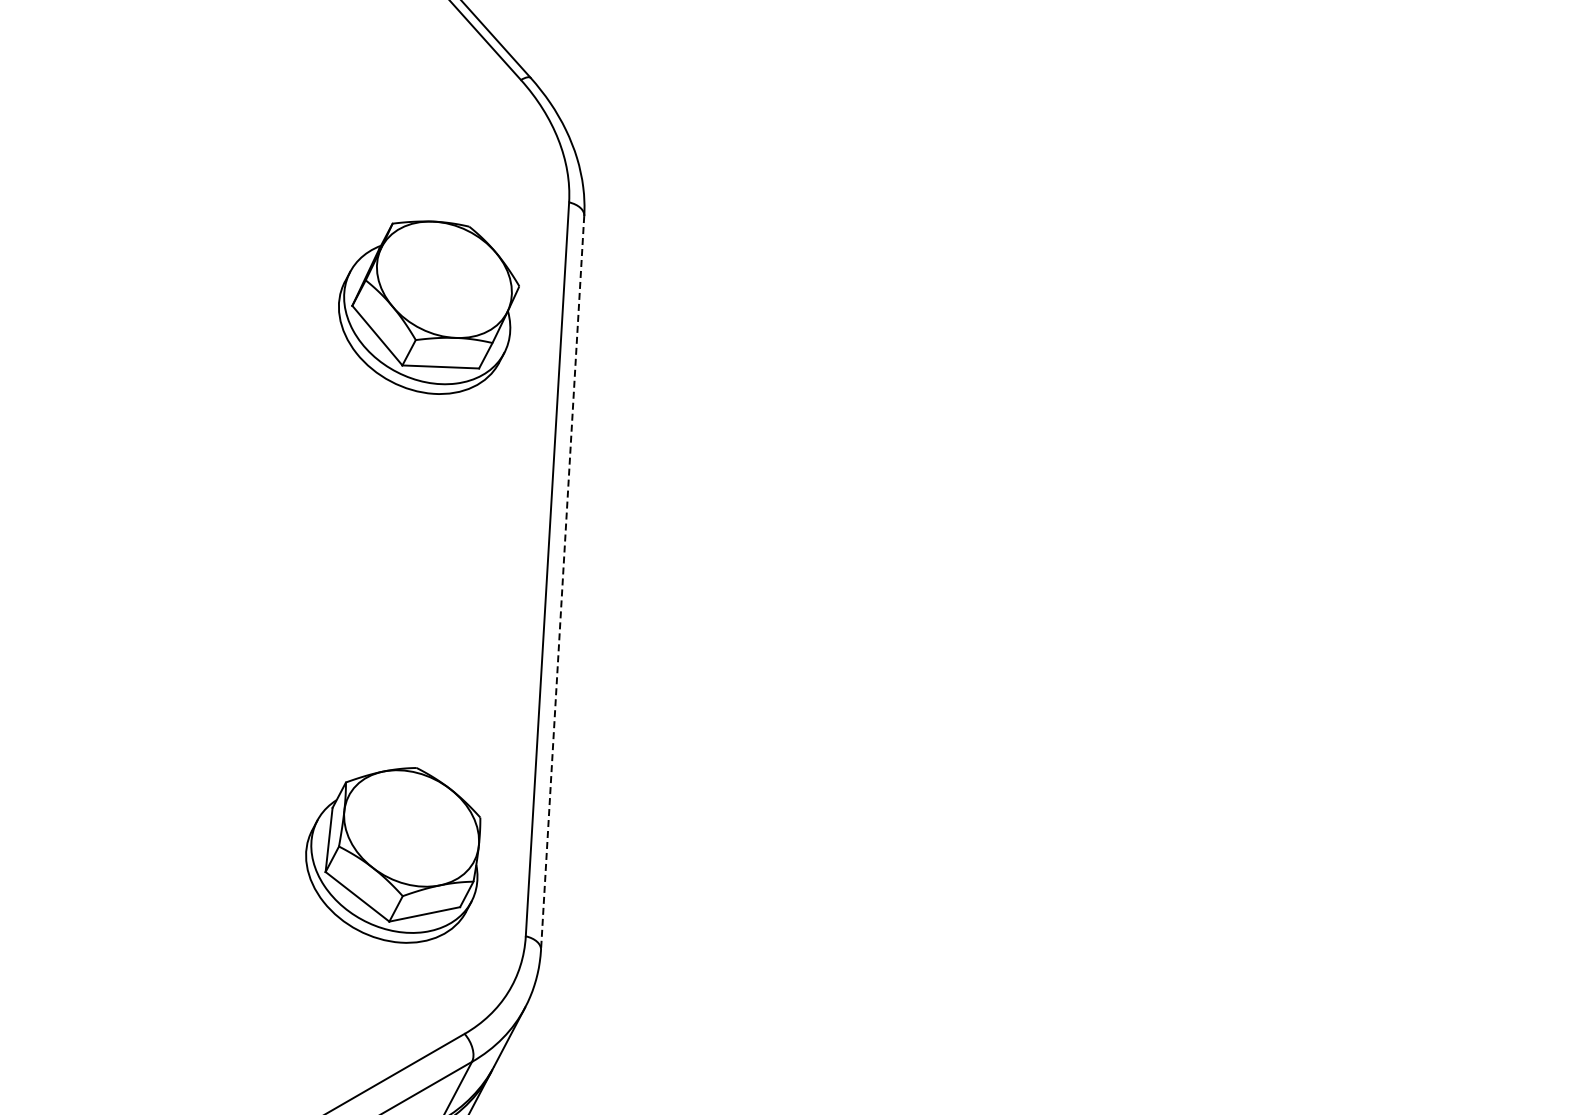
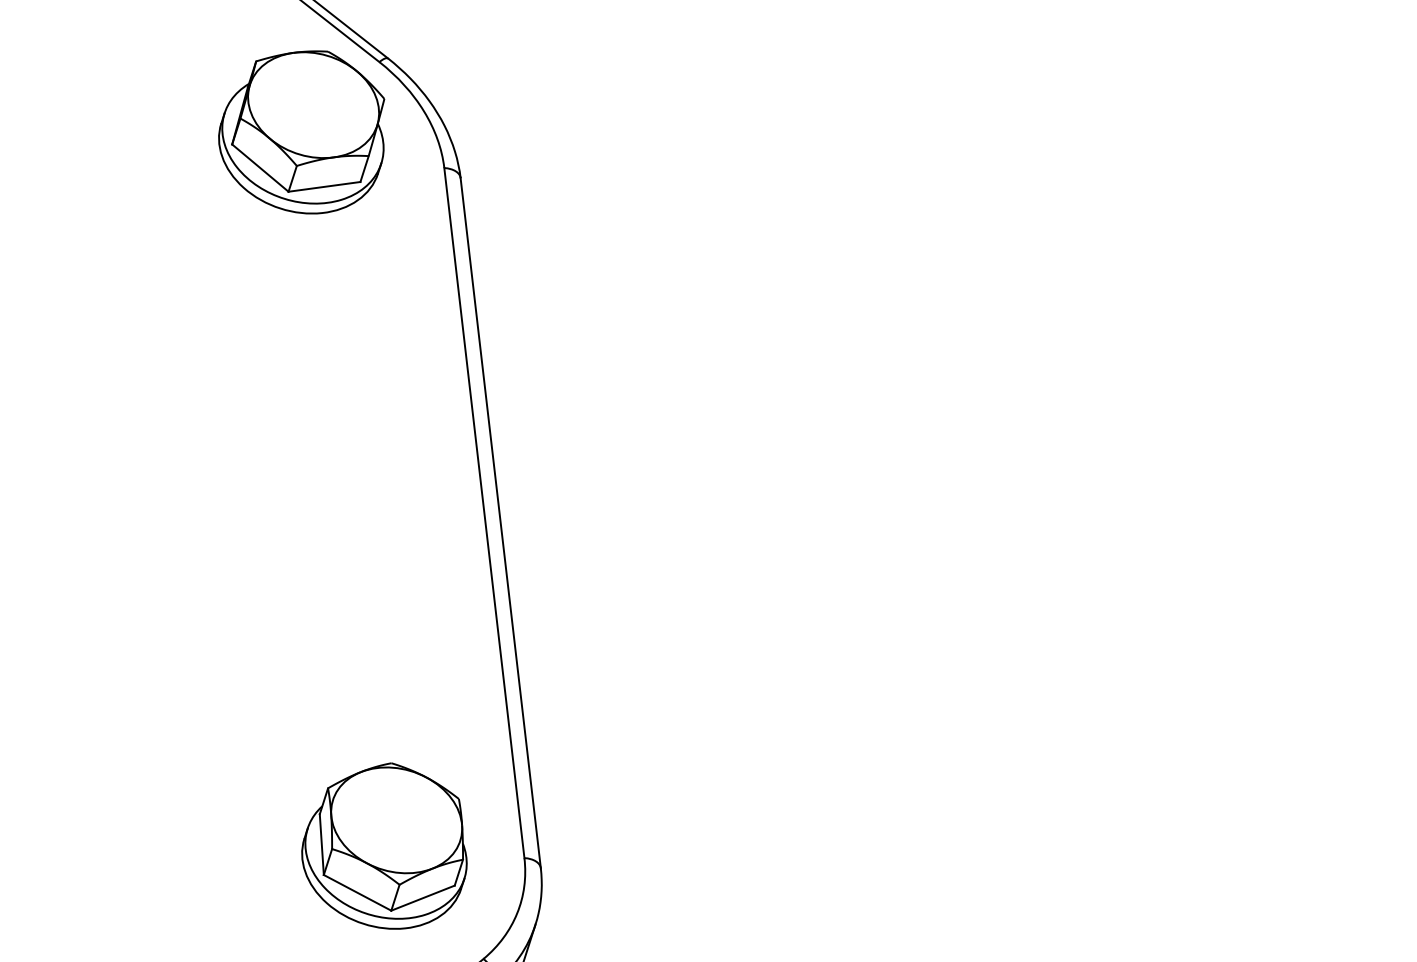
part: (428, 307) -> (303, 133), moved
line: (562, 583) -> (500, 523), dashed -> solid
part: (393, 855) -> (384, 848), moved

